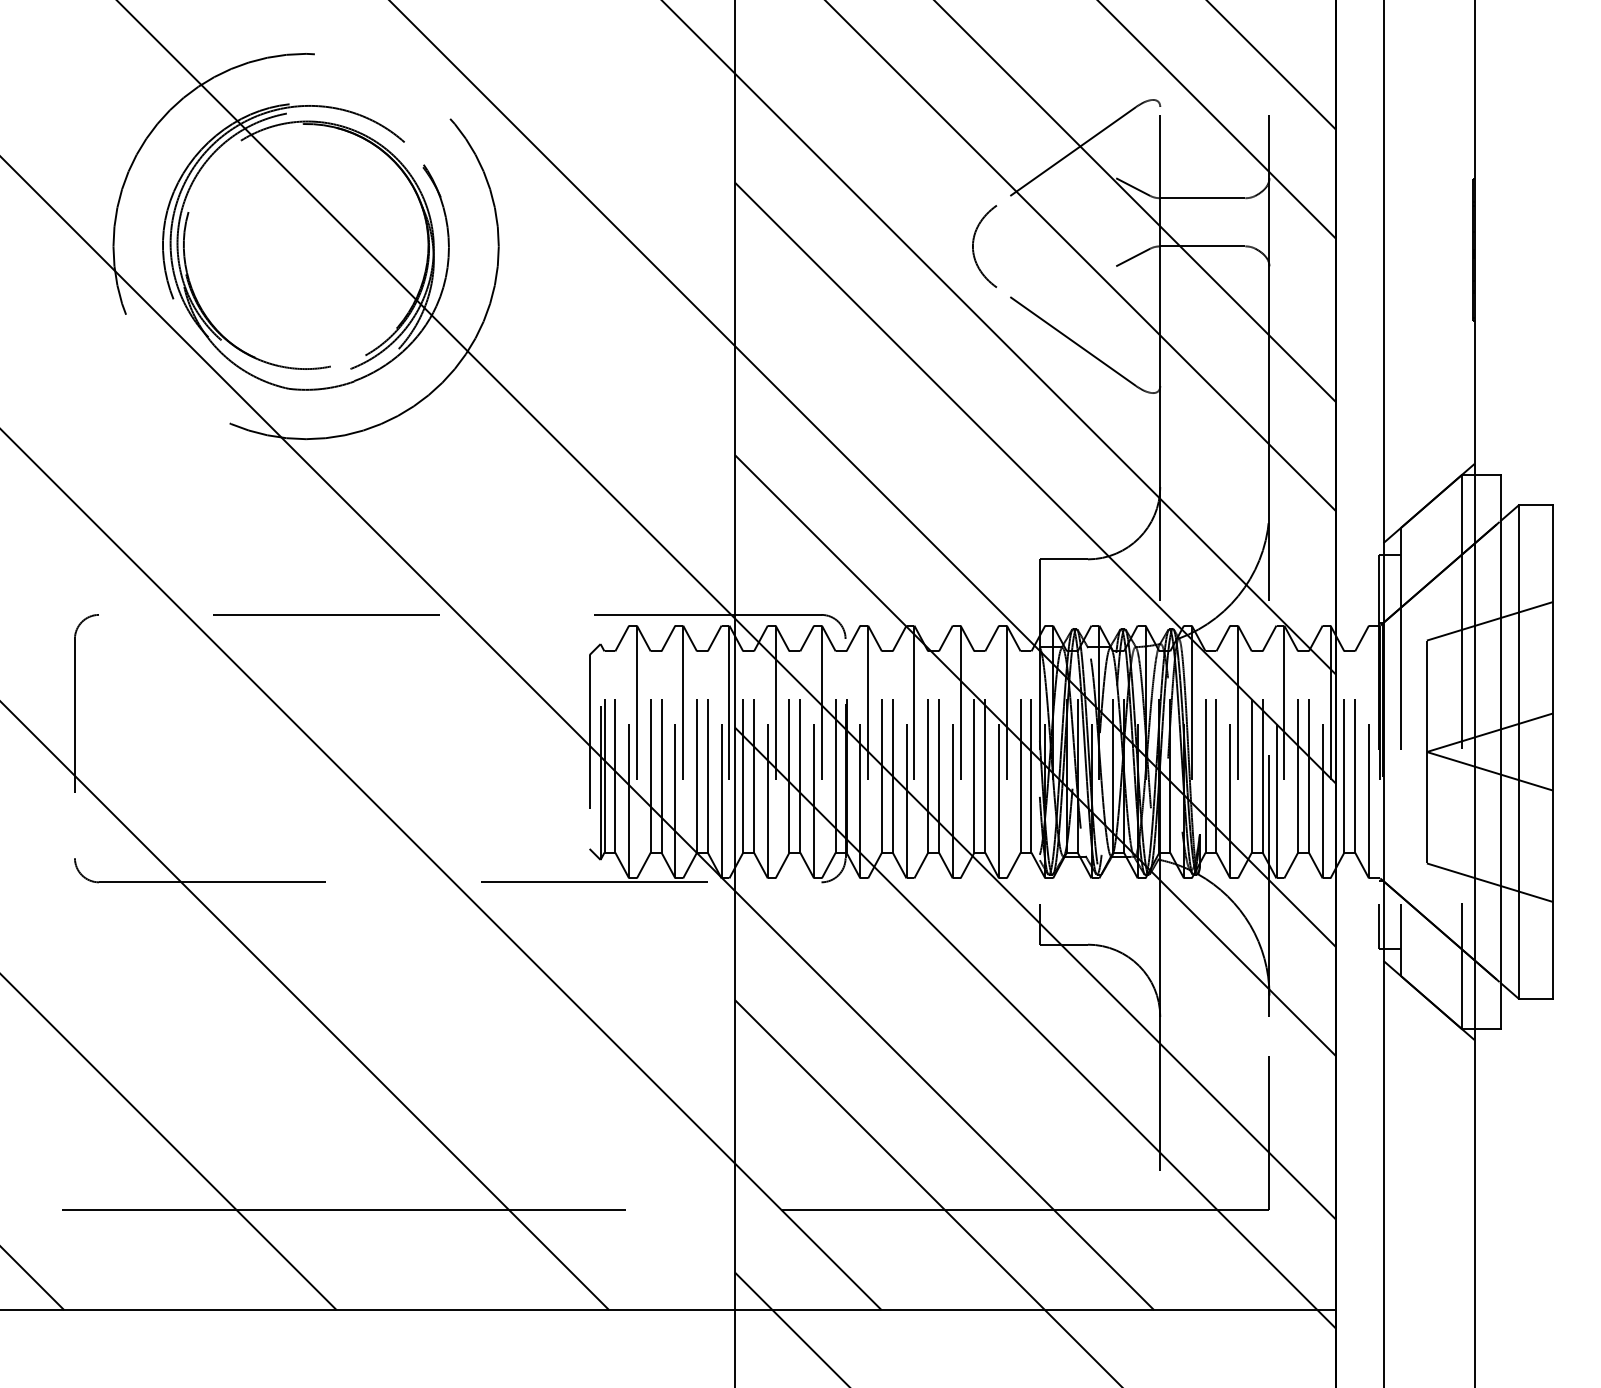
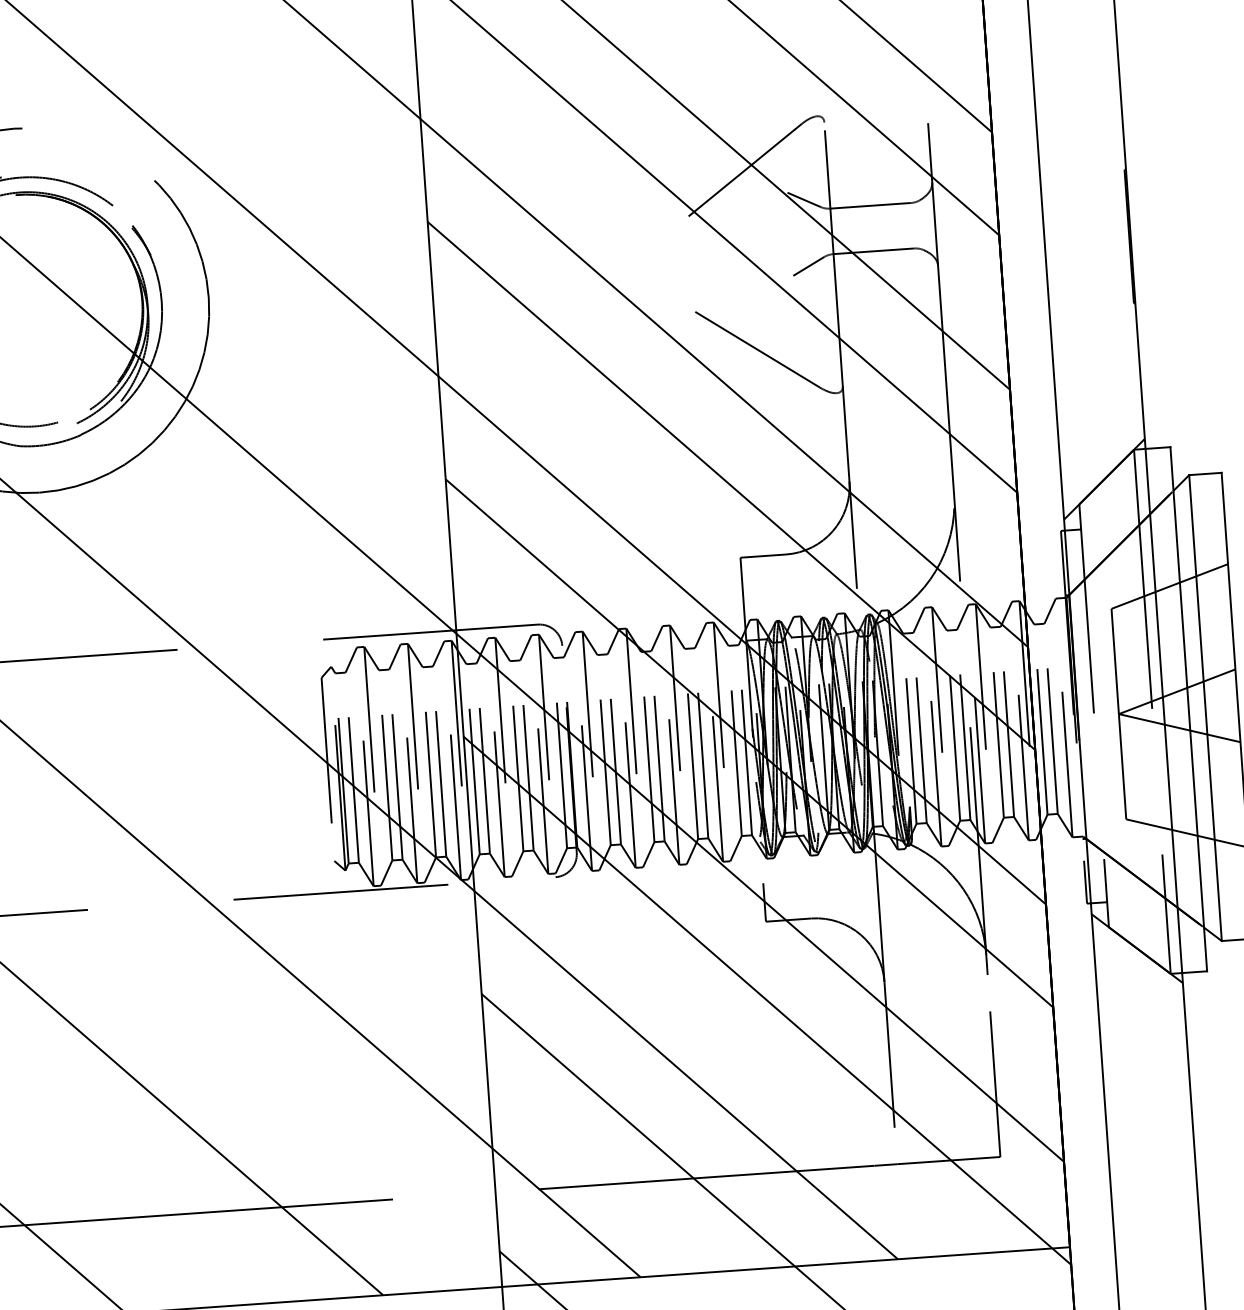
part: (973, 246) -> (657, 266), removed

